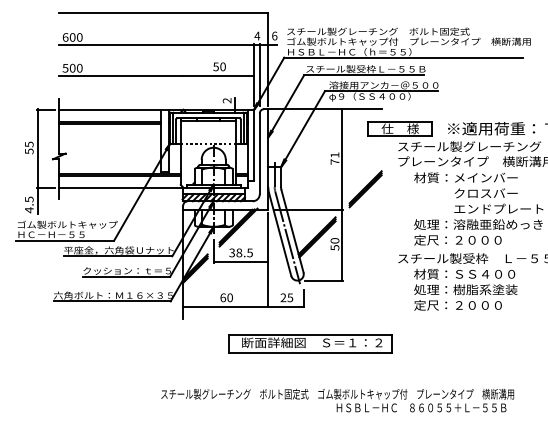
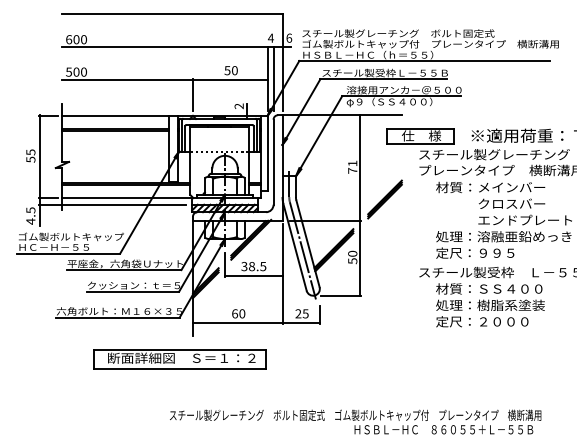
line: (182, 90) -> (192, 95), added
line: (106, 193) -> (112, 204), added
text: (478, 239) -> (503, 252), 定尺：２０００ -> 定尺：９９５
part: (310, 344) -> (179, 359), moved

